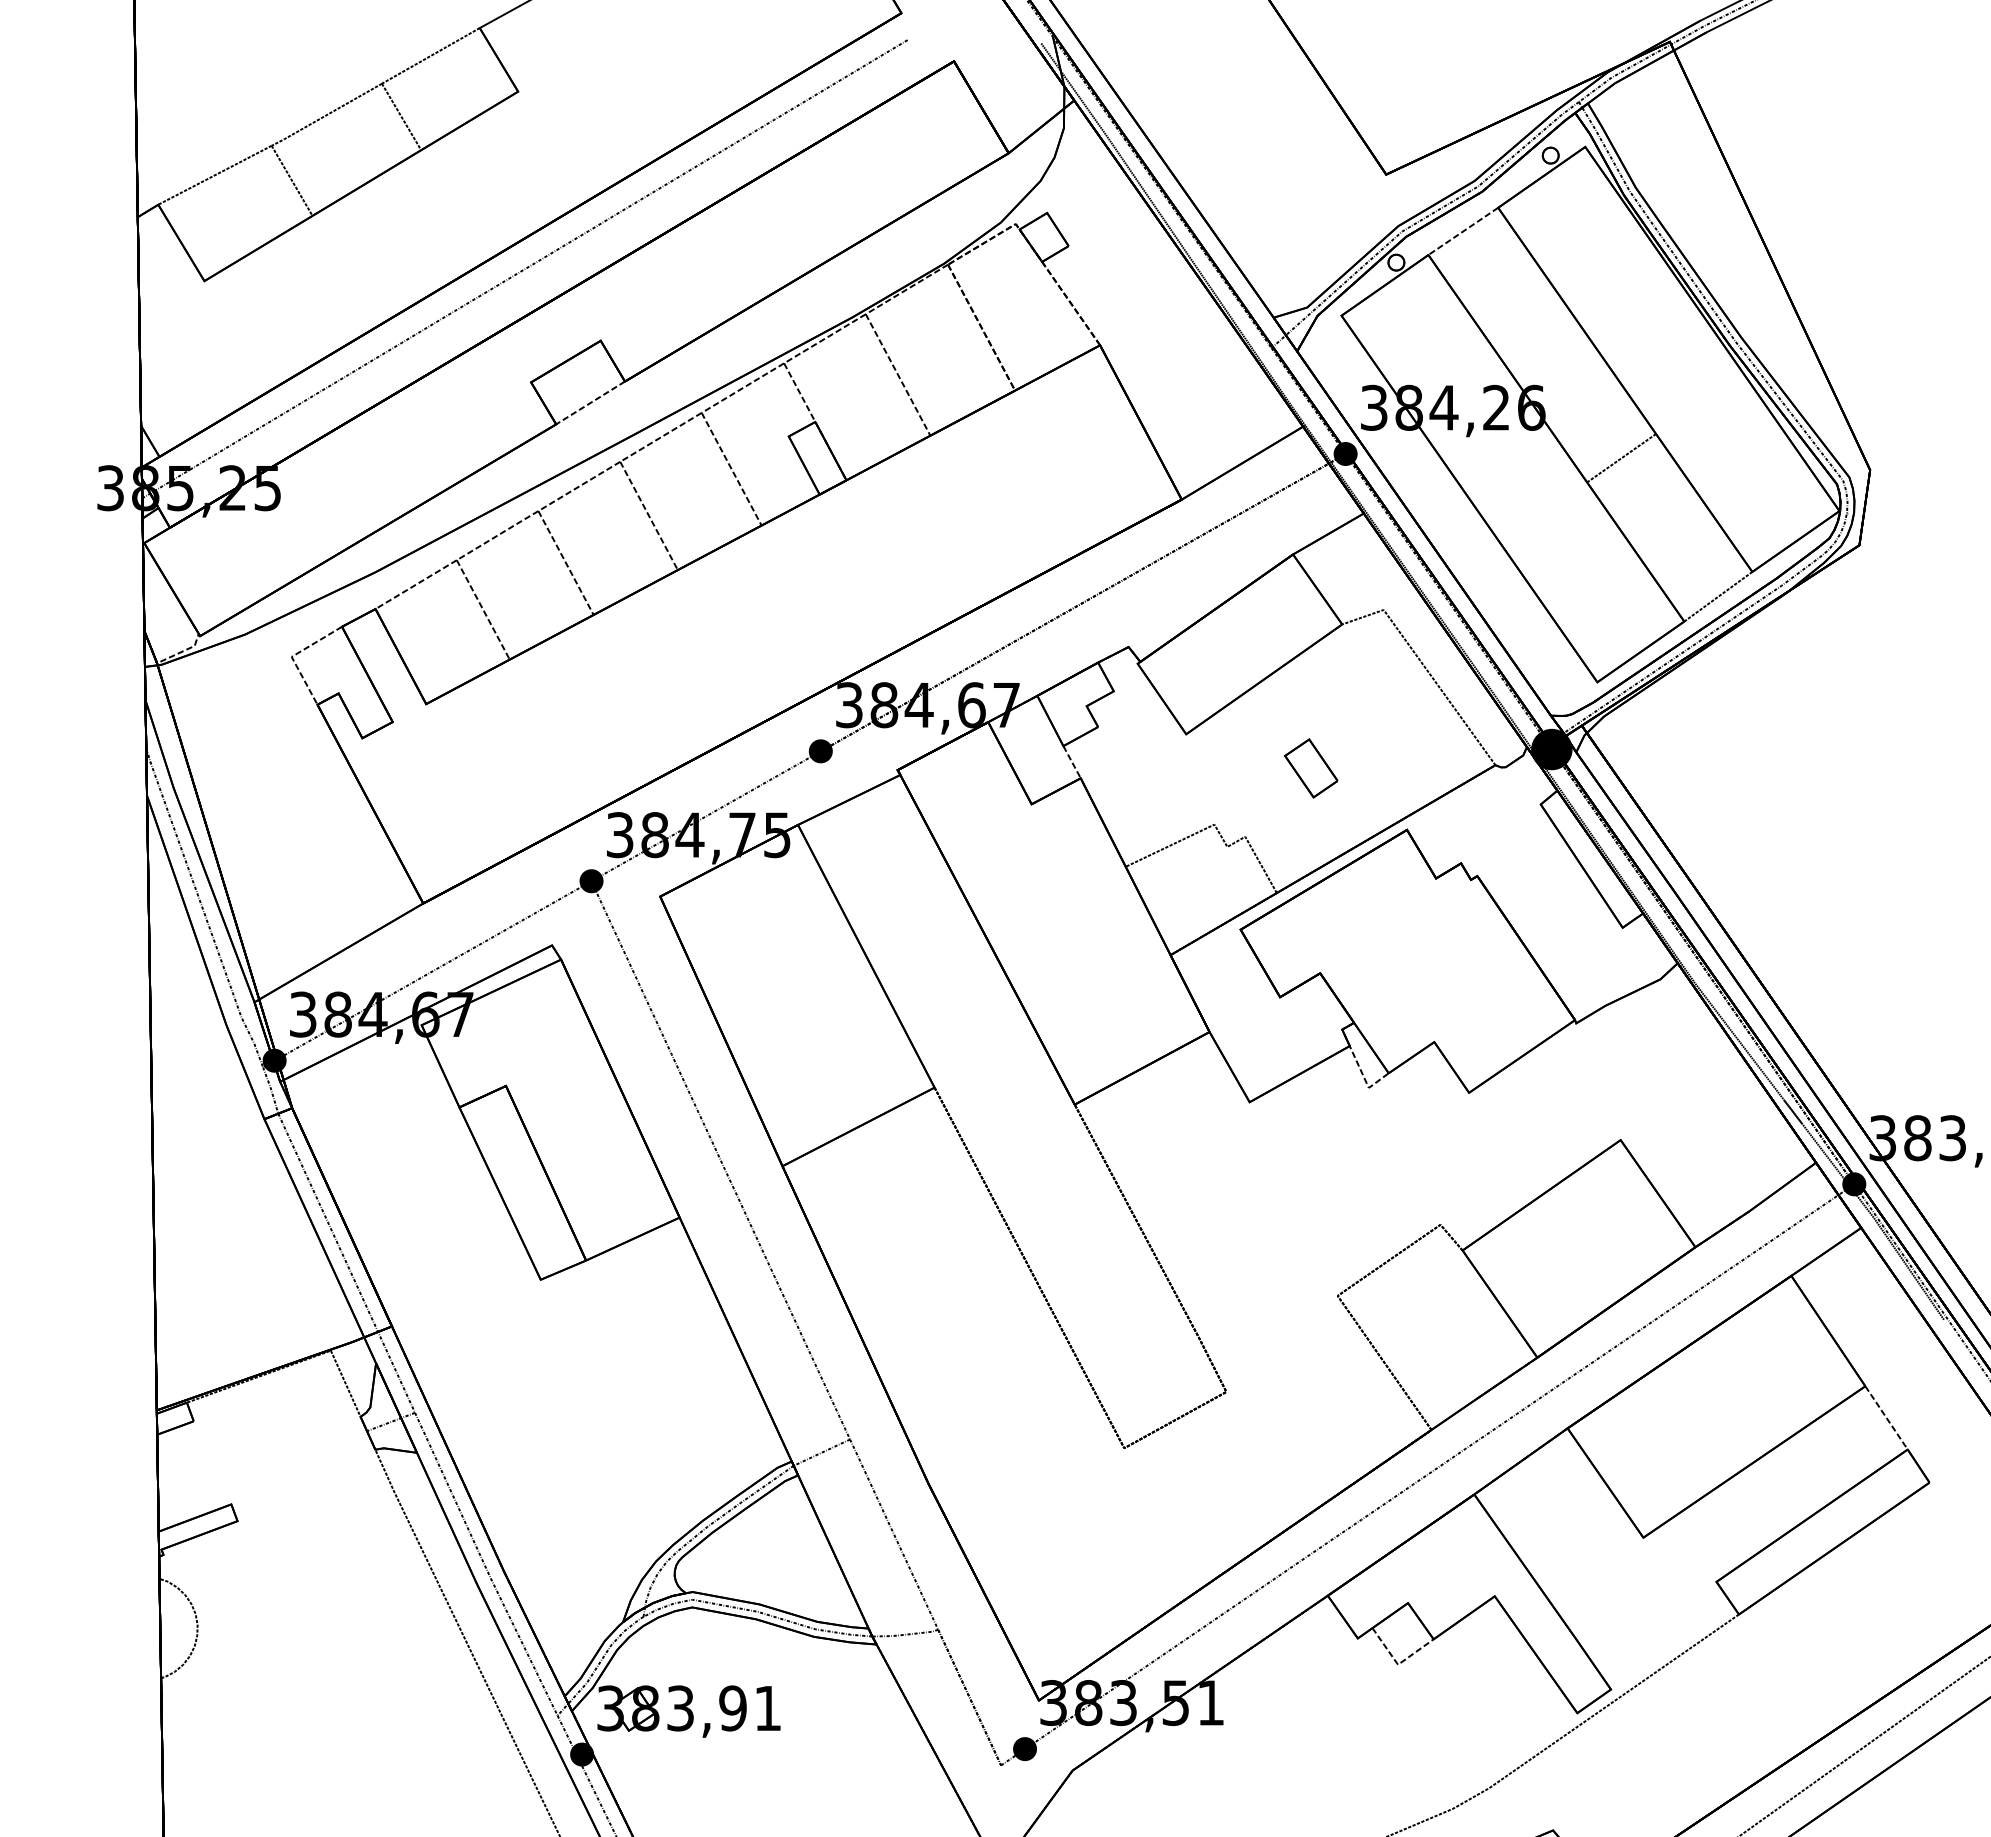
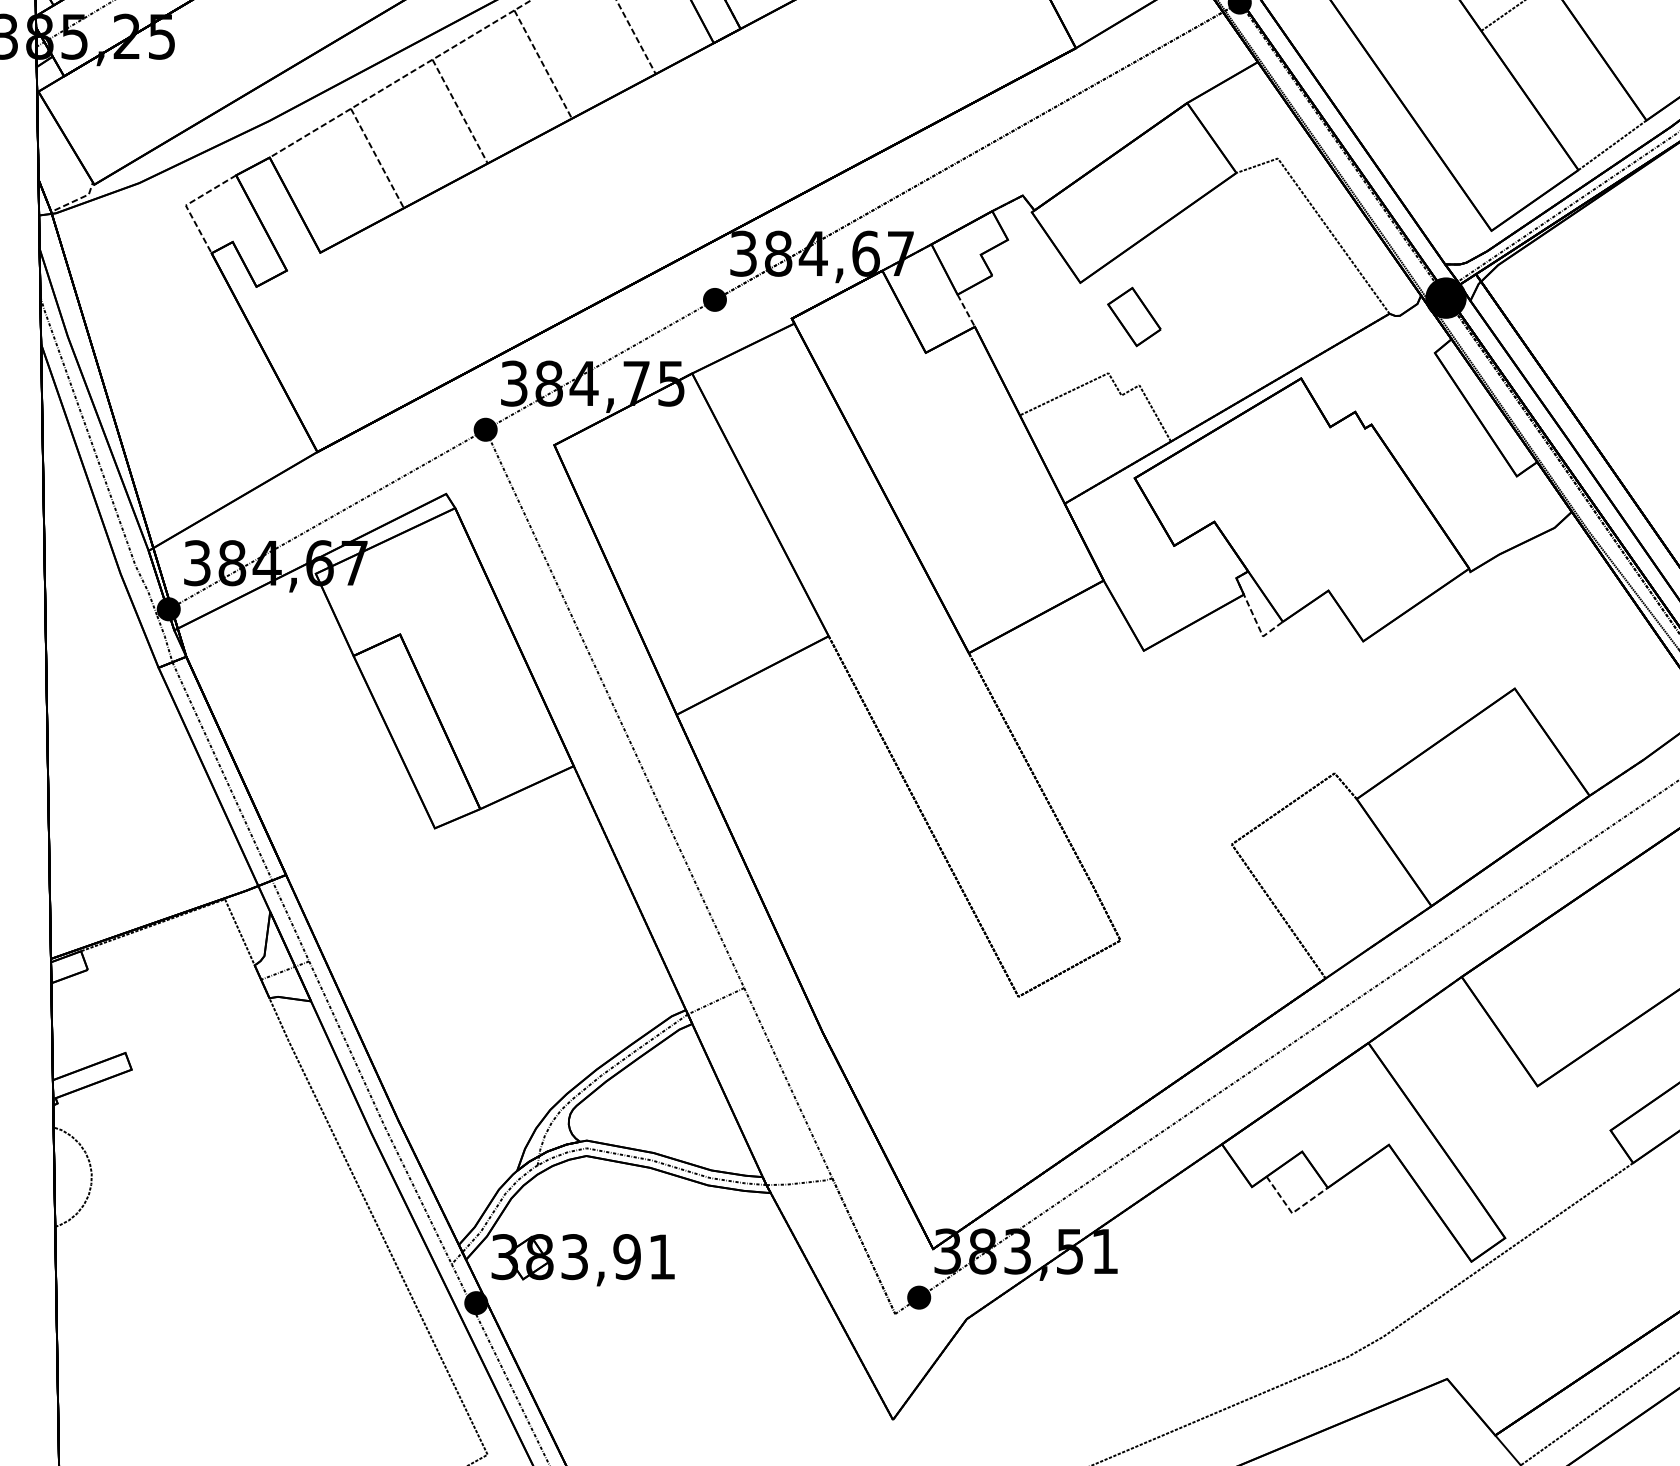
part: (1311, 768) -> (1134, 317), moved

